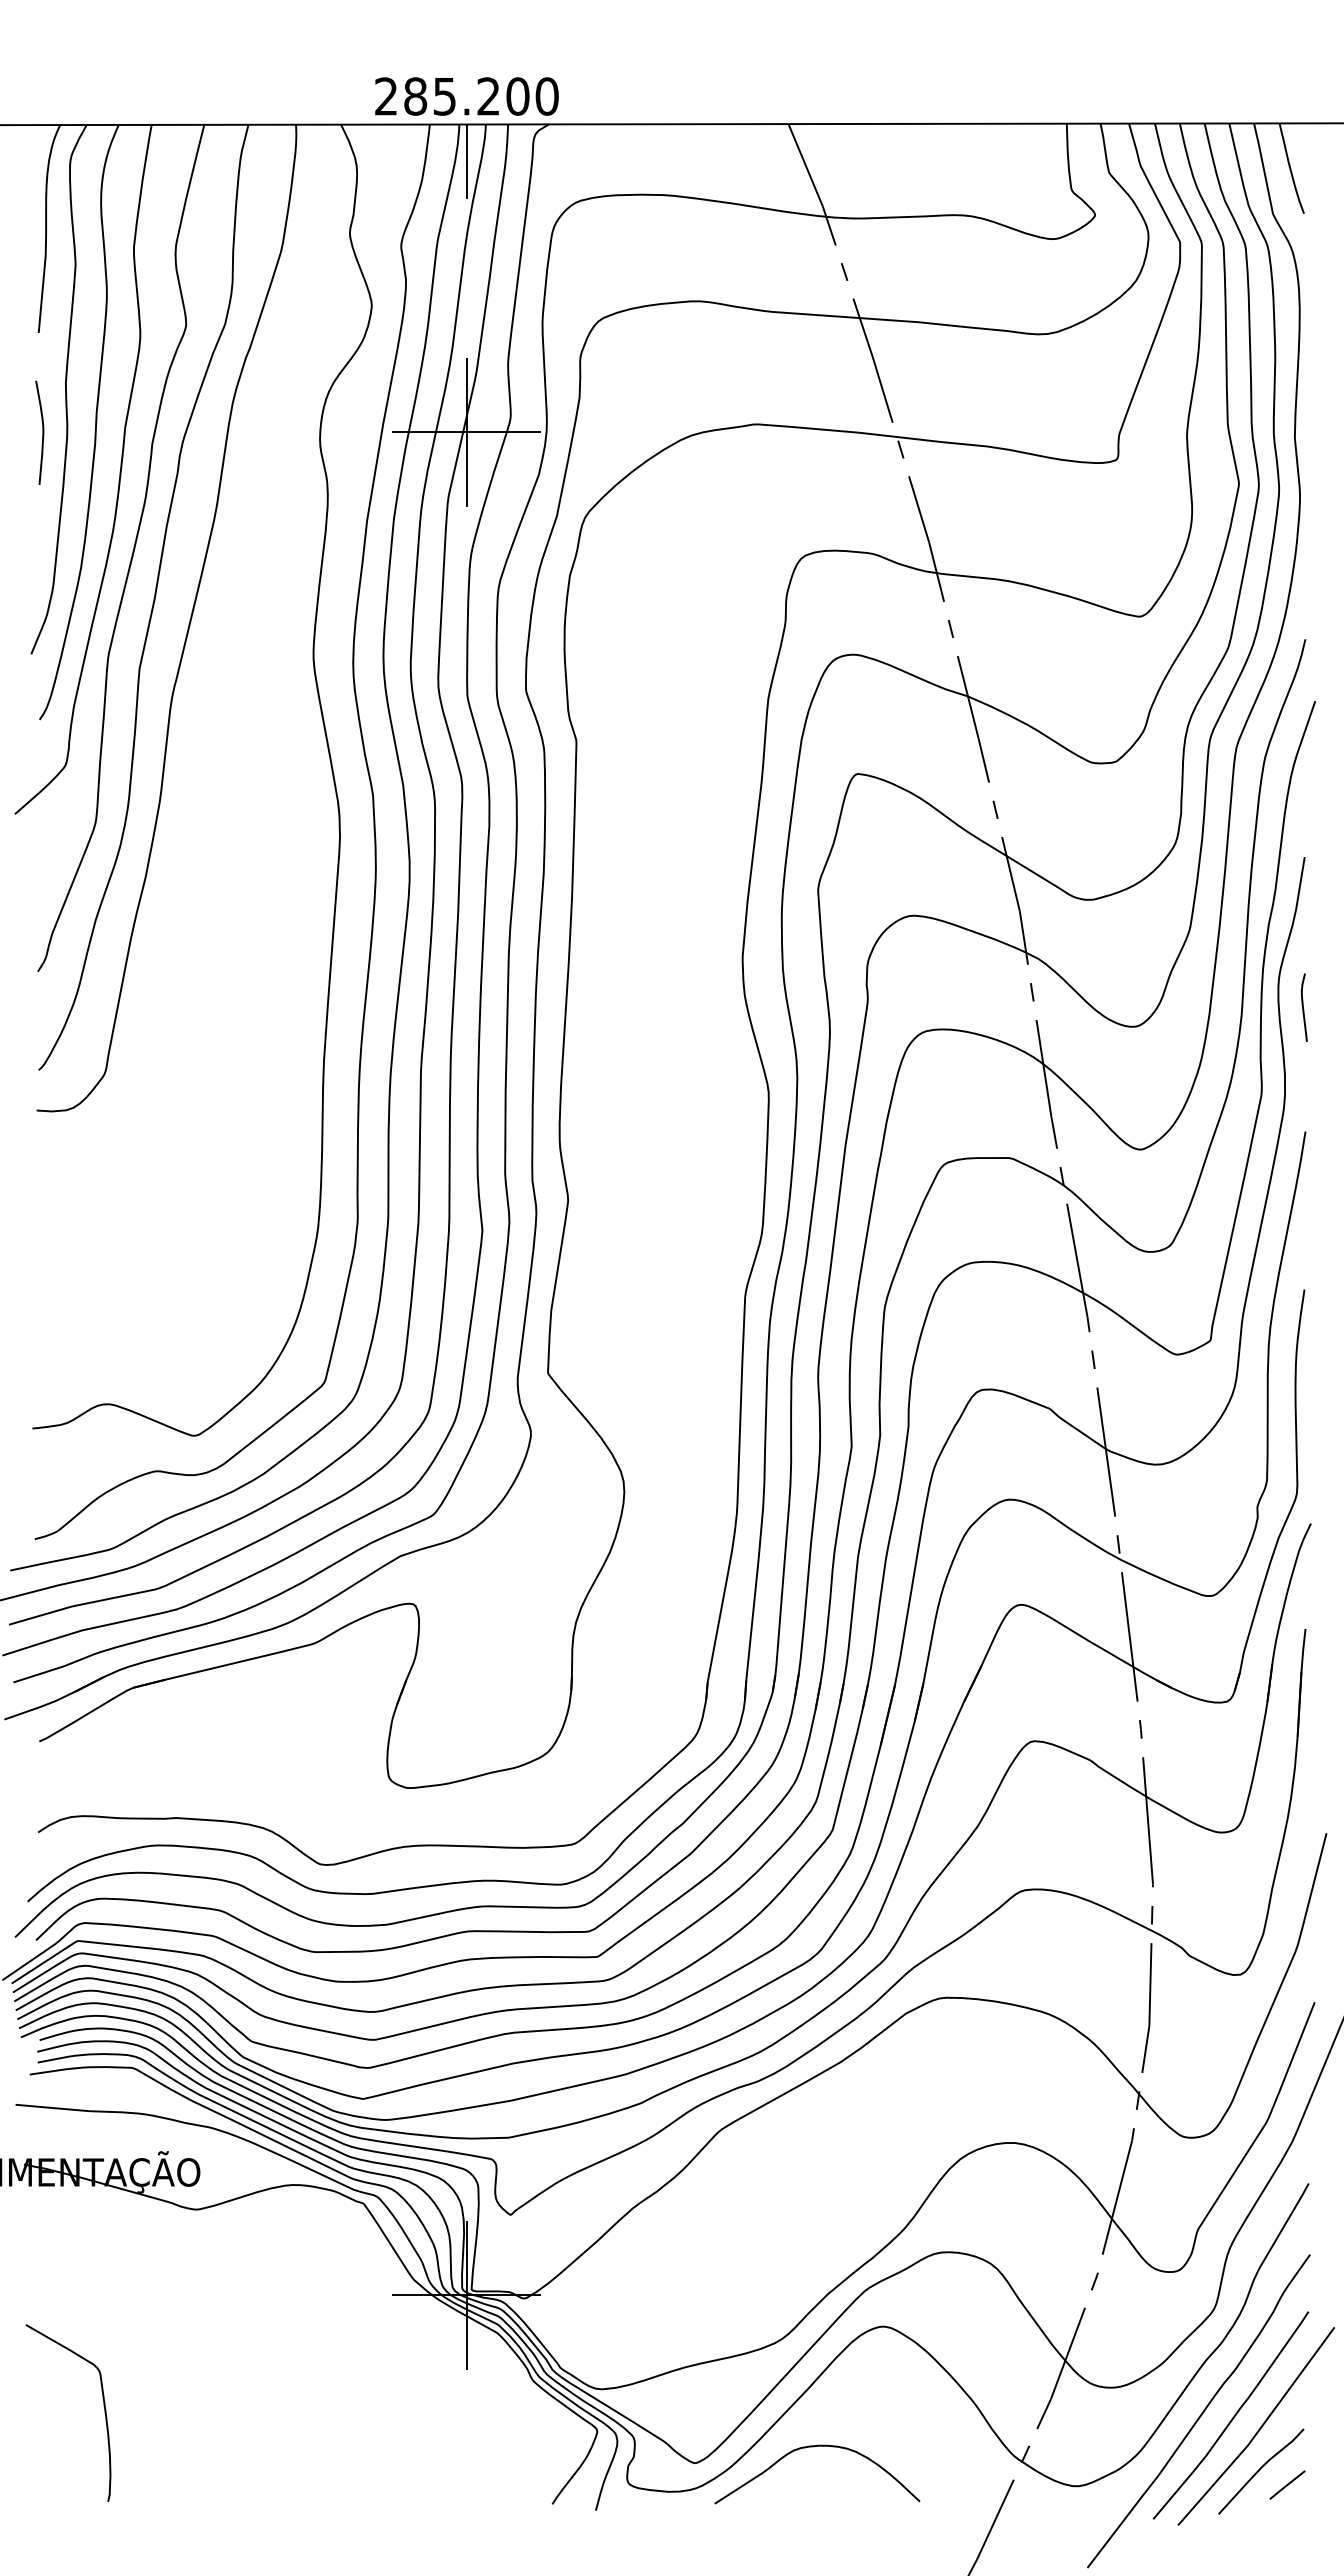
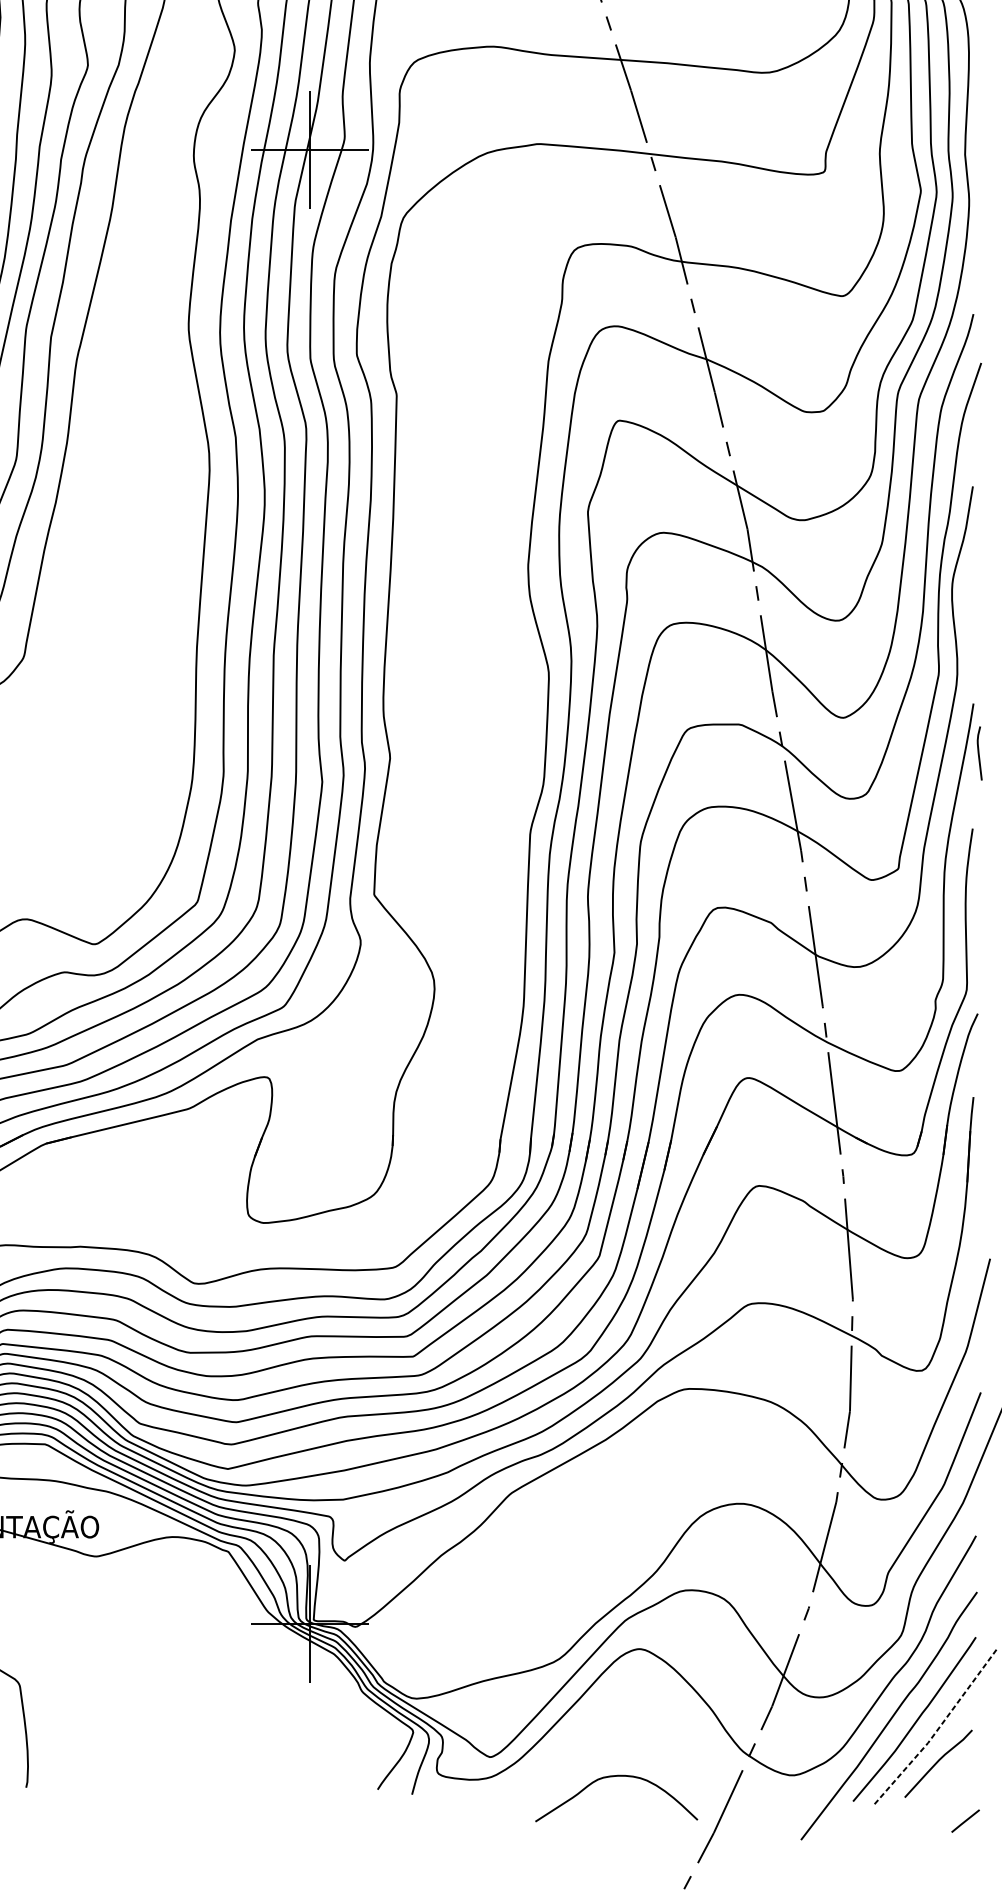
curve: (1303, 1007) -> (979, 753), moved
line: (1259, 2430) -> (937, 1731), solid -> dashed
curve: (813, 2447) -> (613, 1777), moved
line: (1287, 2484) -> (965, 1820), moved

